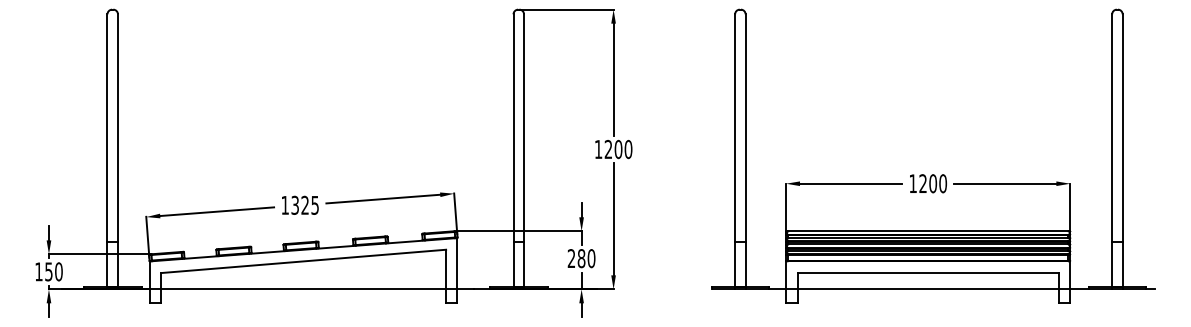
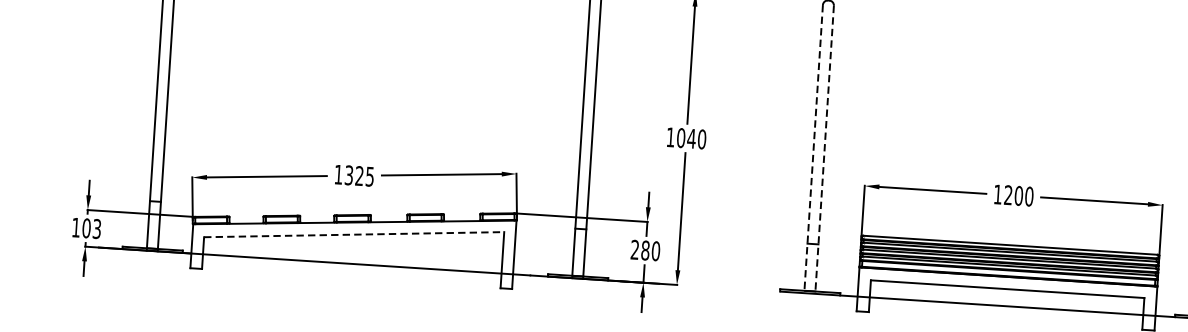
text: (613, 149) -> (686, 138), 1200 -> 1040
line: (735, 151) -> (814, 148), solid -> dashed
line: (745, 151) -> (824, 149), solid -> dashed
line: (303, 261) -> (354, 234), solid -> dashed
text: (53, 271) -> (91, 228), 150 -> 103

